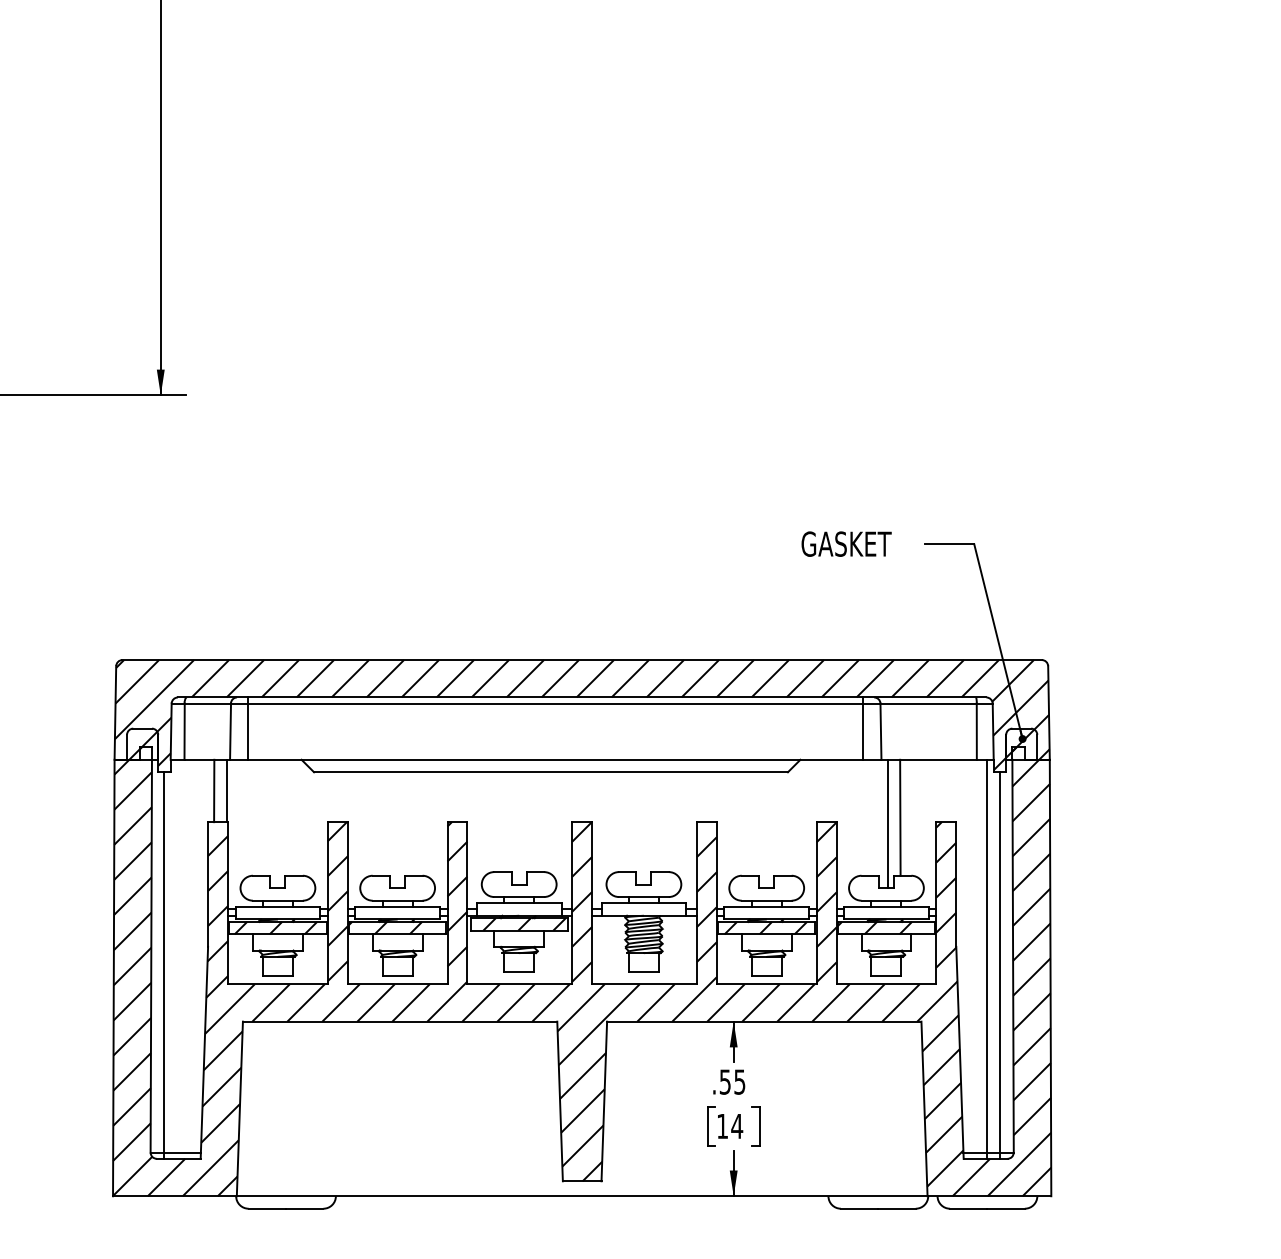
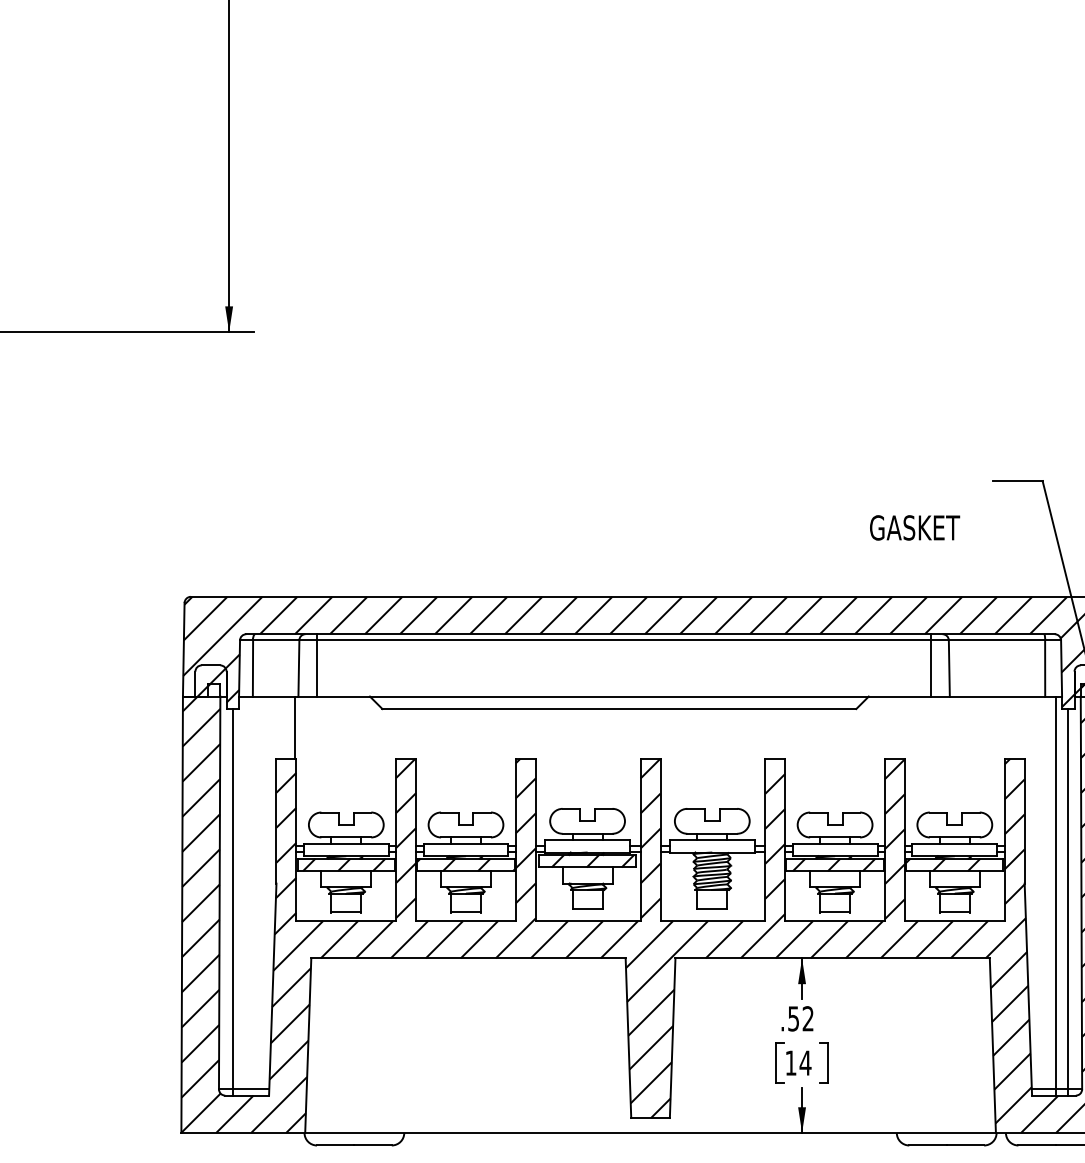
text: (846, 543) -> (914, 527), moved
line: (214, 790) -> (282, 727), removed
line: (900, 817) -> (968, 754), removed
line: (887, 823) -> (955, 760), removed
text: (739, 1081) -> (807, 1018), .55 -> .52

